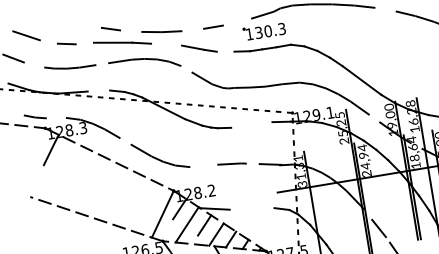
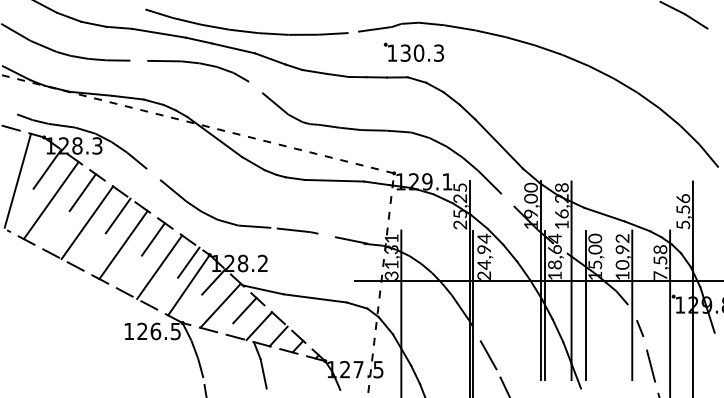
line: (385, 9) -> (548, 49), added
line: (234, 22) -> (333, 33), added
line: (192, 29) -> (273, 33), added
line: (130, 30) -> (186, 20), added
part: (264, 30) -> (413, 51), moved
line: (48, 41) -> (68, 16), added
line: (85, 43) -> (119, 27), added
line: (166, 44) -> (233, 48), added
line: (225, 51) -> (314, 71), added
line: (34, 64) -> (43, 45), added
line: (98, 90) -> (127, 97), added
line: (55, 118) -> (61, 125), added
line: (251, 124) -> (333, 180), added
line: (31, 161) -> (17, 180), added
line: (78, 162) -> (82, 192), added
line: (201, 165) -> (254, 226), added
line: (56, 171) -> (50, 200), added
line: (105, 174) -> (117, 215), added
line: (85, 182) -> (87, 222), added
line: (132, 186) -> (153, 239), added
line: (112, 193) -> (123, 244), added
line: (159, 198) -> (188, 262), added
line: (140, 204) -> (159, 266), added
line: (251, 209) -> (314, 298), added

